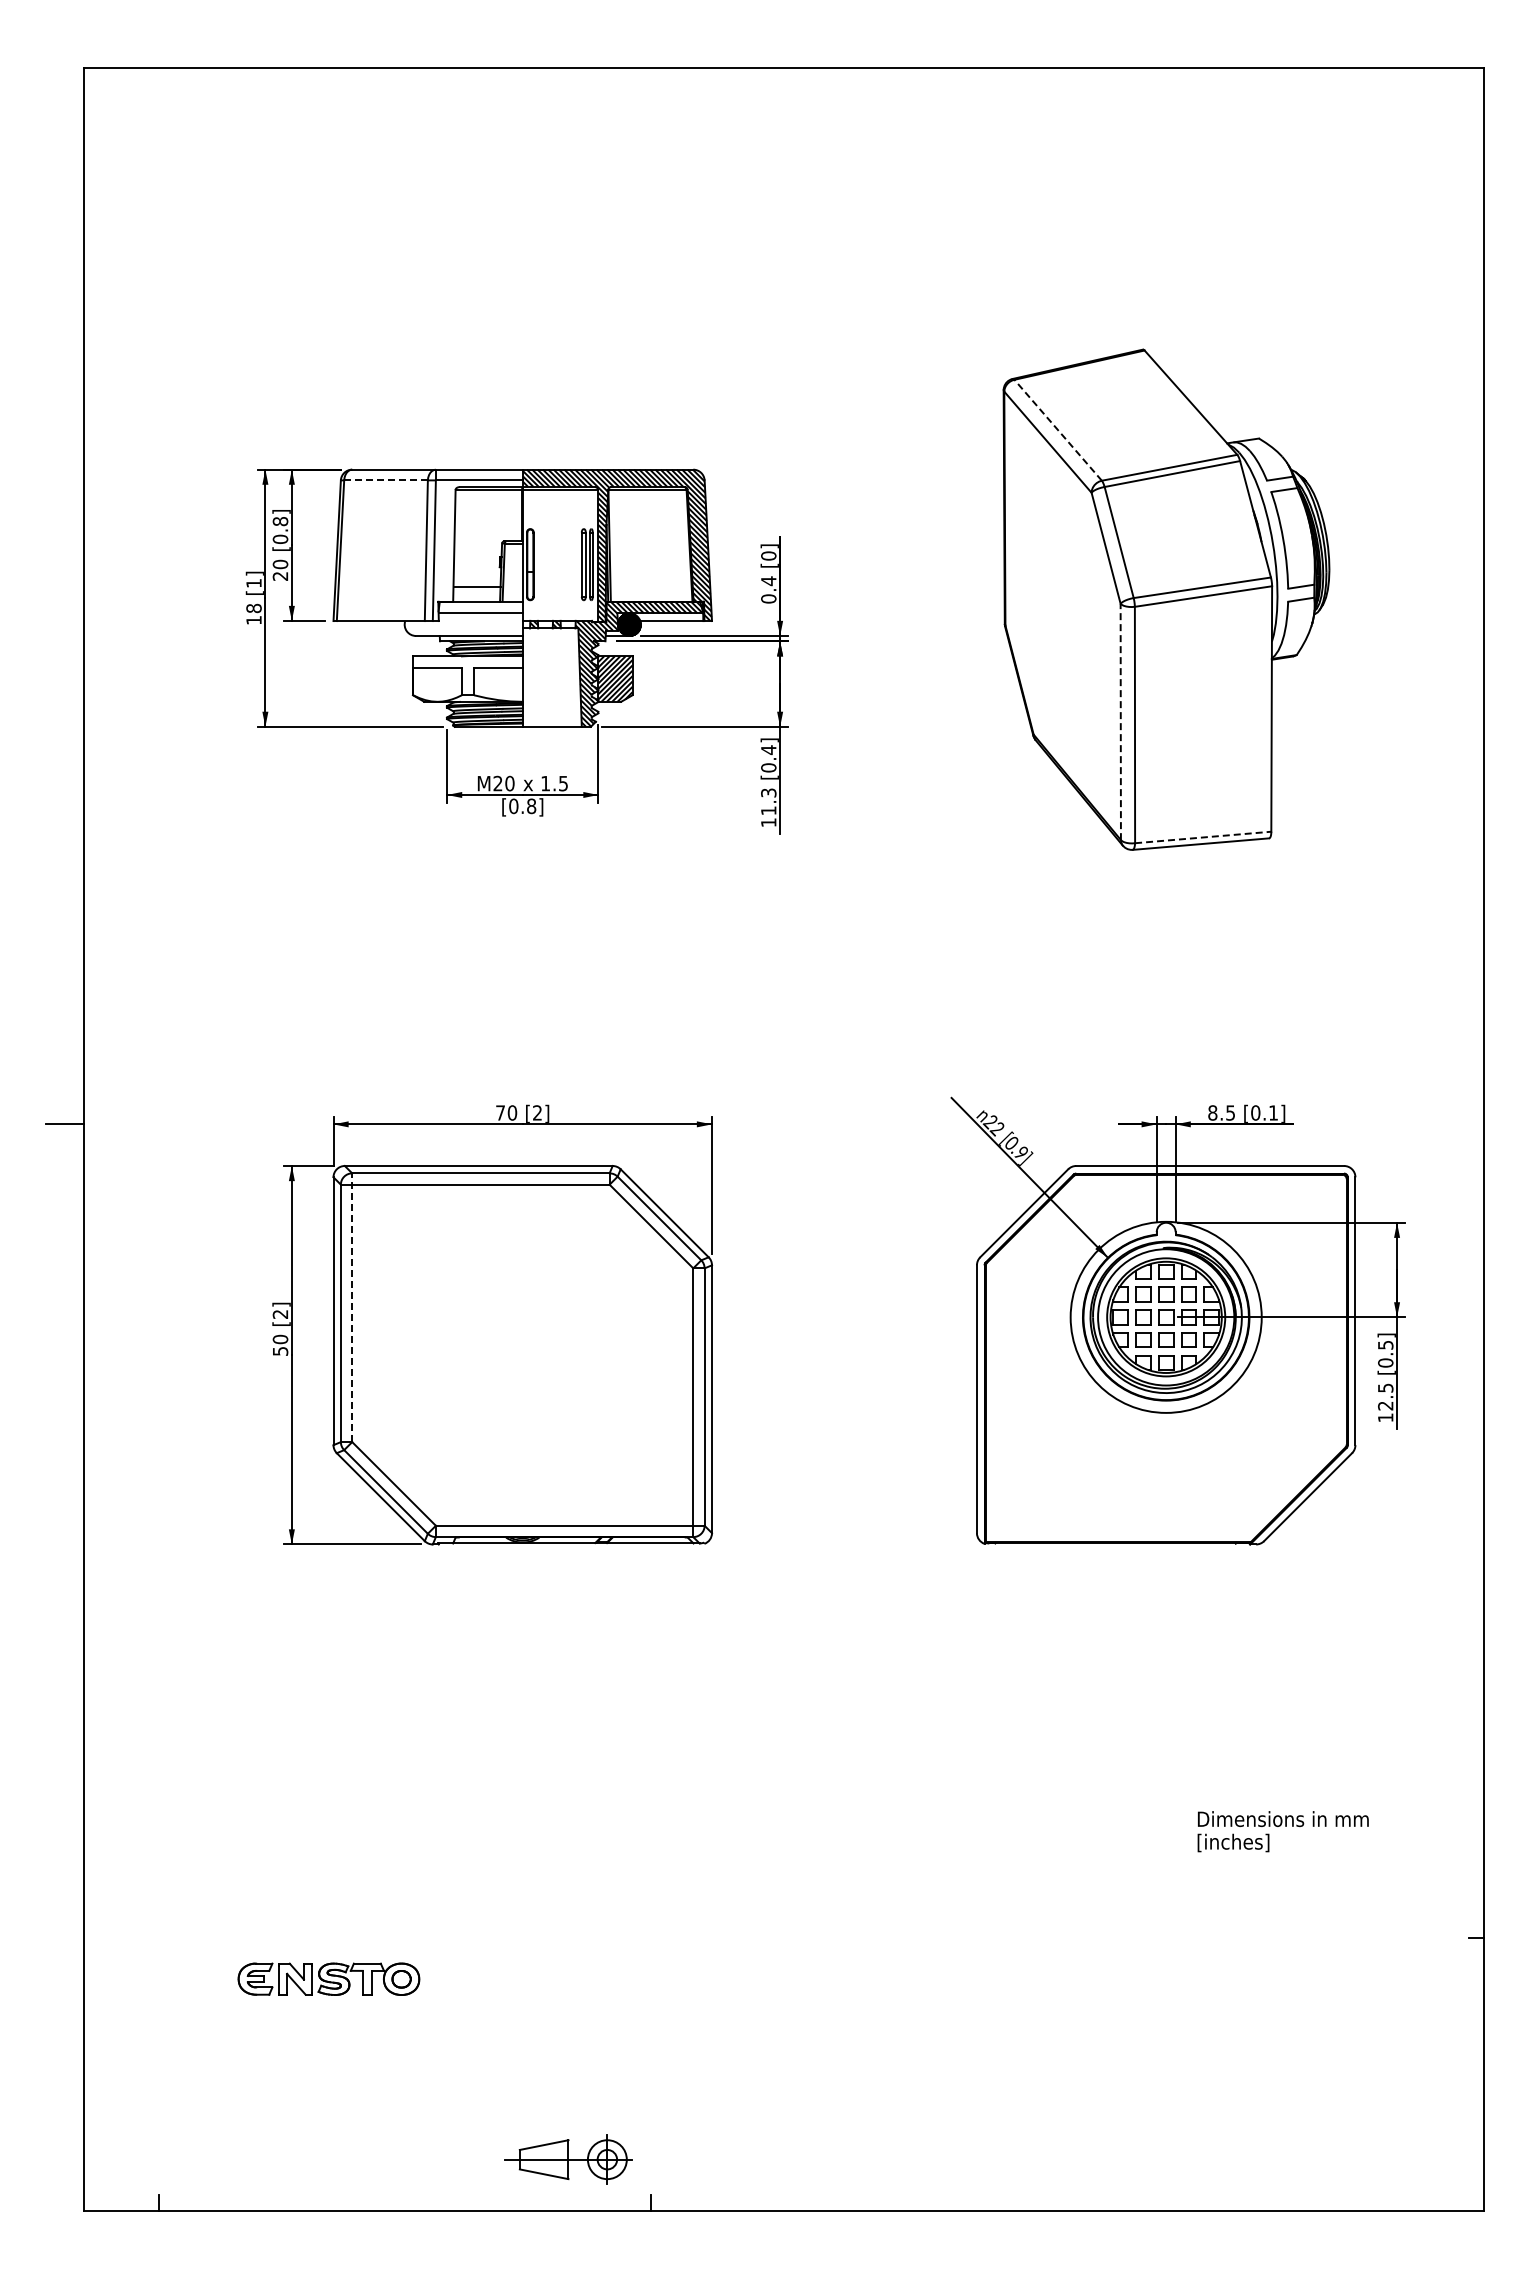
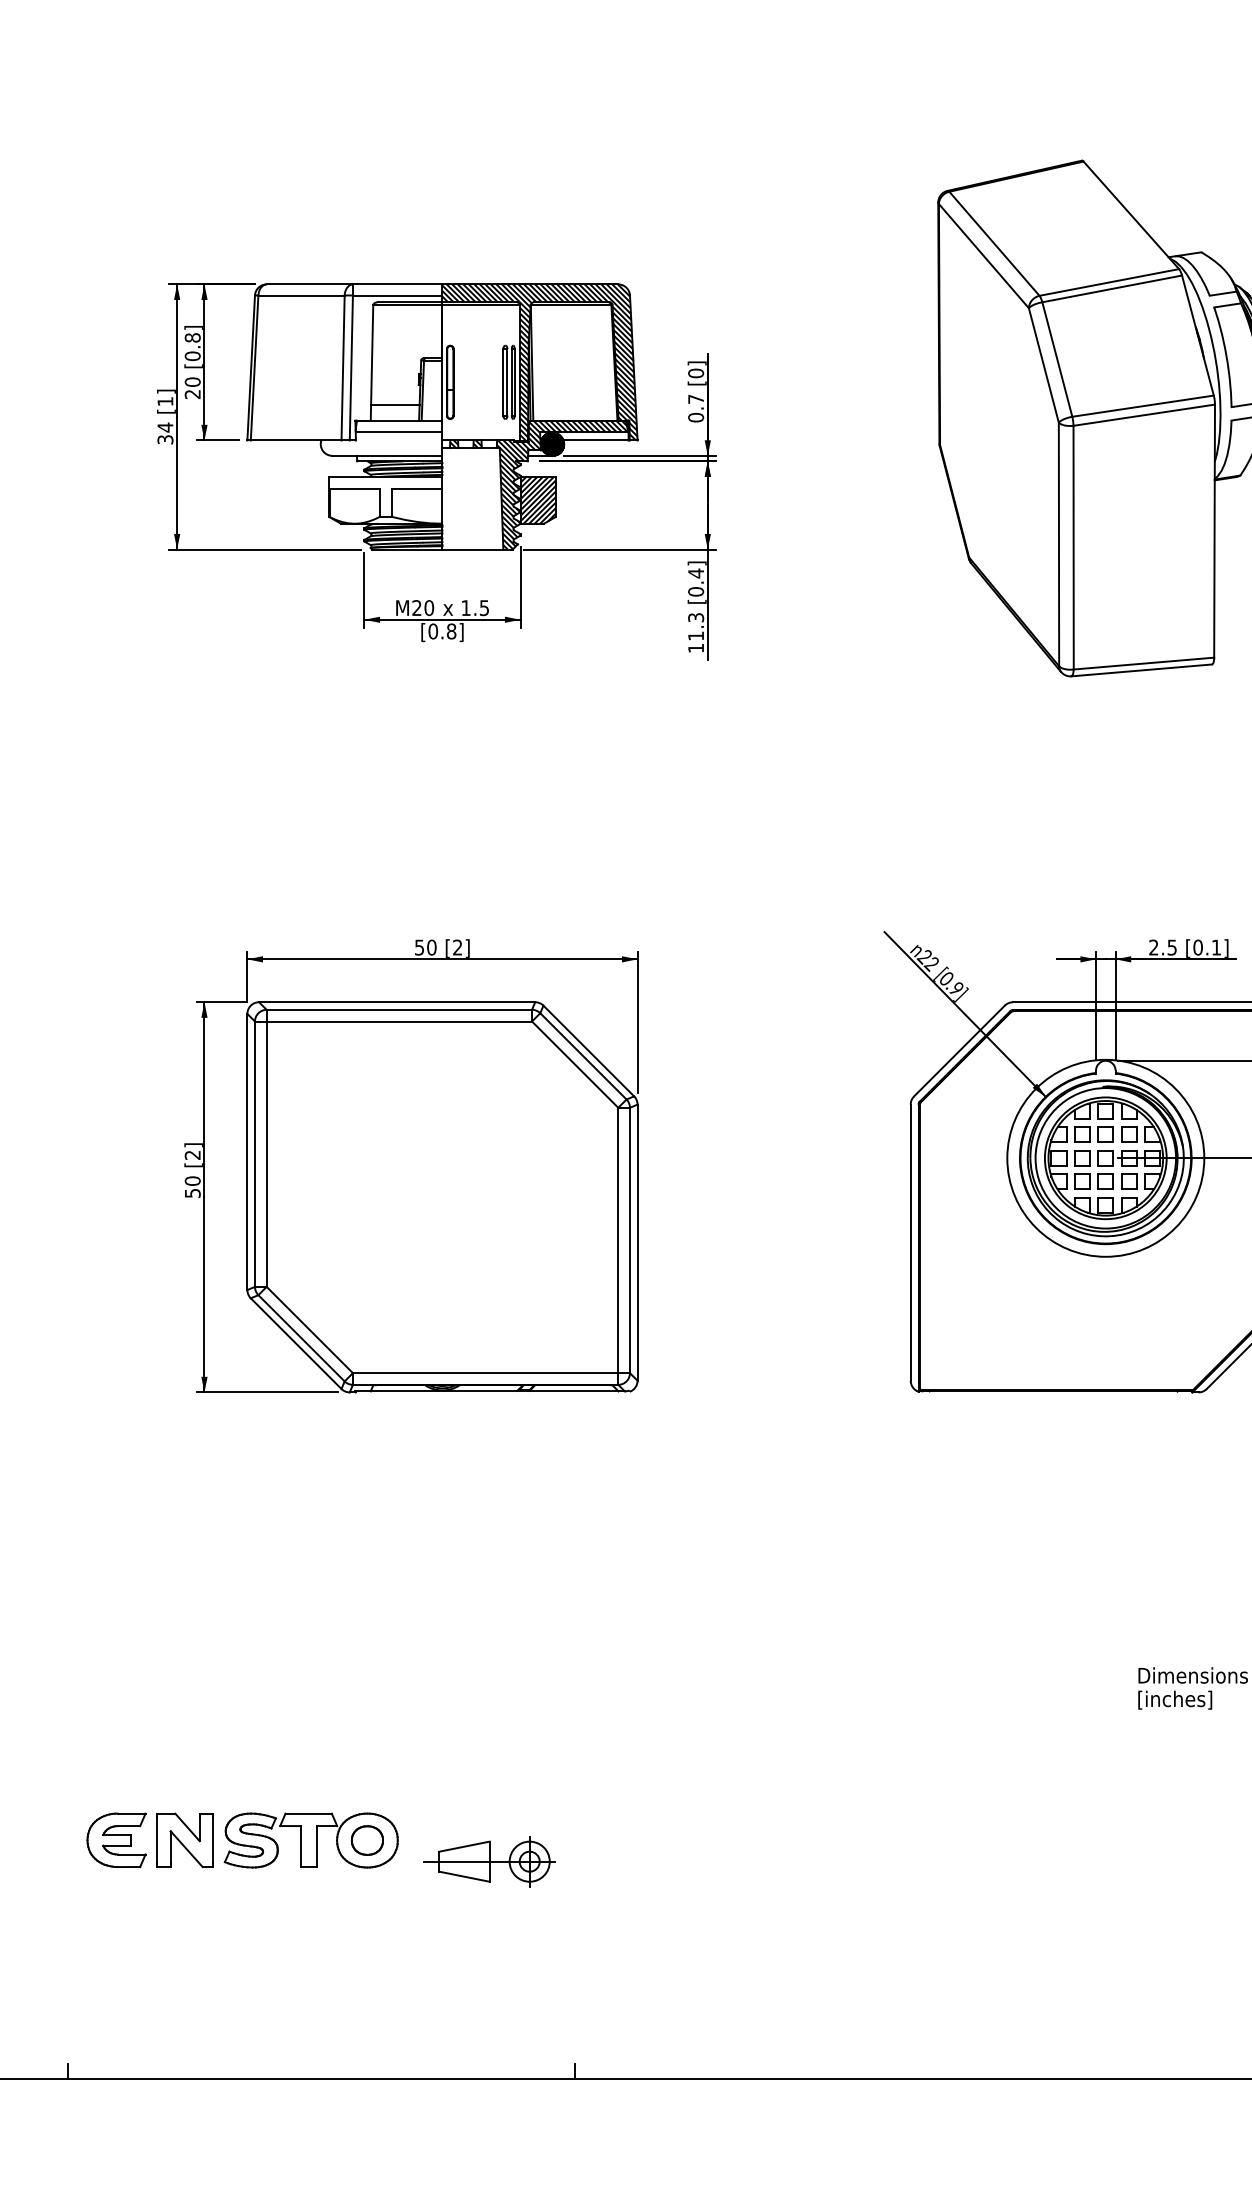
line: (1058, 430) -> (994, 244), dashed -> solid
line: (386, 480) -> (302, 295), dashed -> solid
text: (768, 581) -> (695, 399), 0.4 -> 0.7
text: (253, 613) -> (164, 432), 18 -> 34
line: (1120, 721) -> (1058, 544), dashed -> solid
line: (1203, 837) -> (1144, 663), dashed -> solid
text: (500, 1112) -> (419, 947), 70 -> 50
text: (1212, 1112) -> (1153, 947), 8.5 -> 2.5
line: (352, 1307) -> (266, 1148), dashed -> solid
part: (328, 1979) -> (242, 1840), size x1.67
part: (568, 2159) -> (489, 1861), moved

